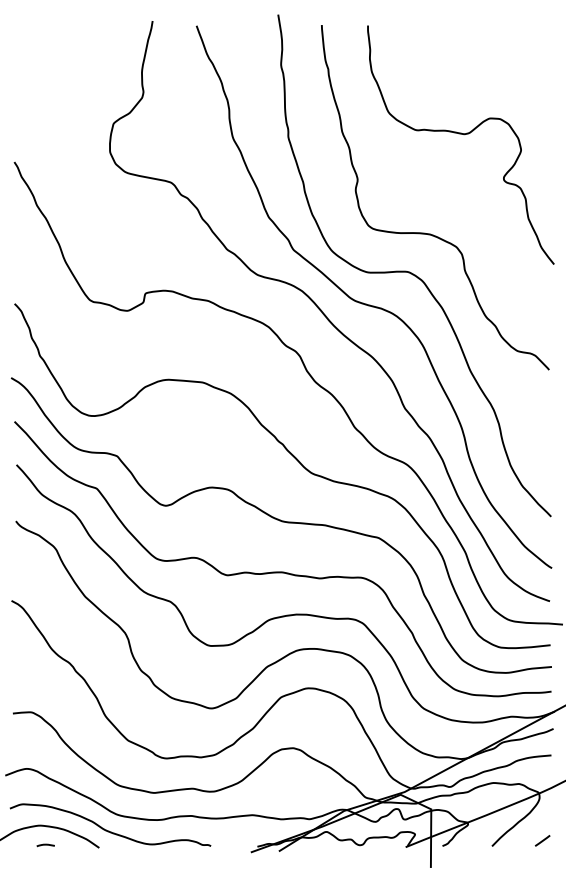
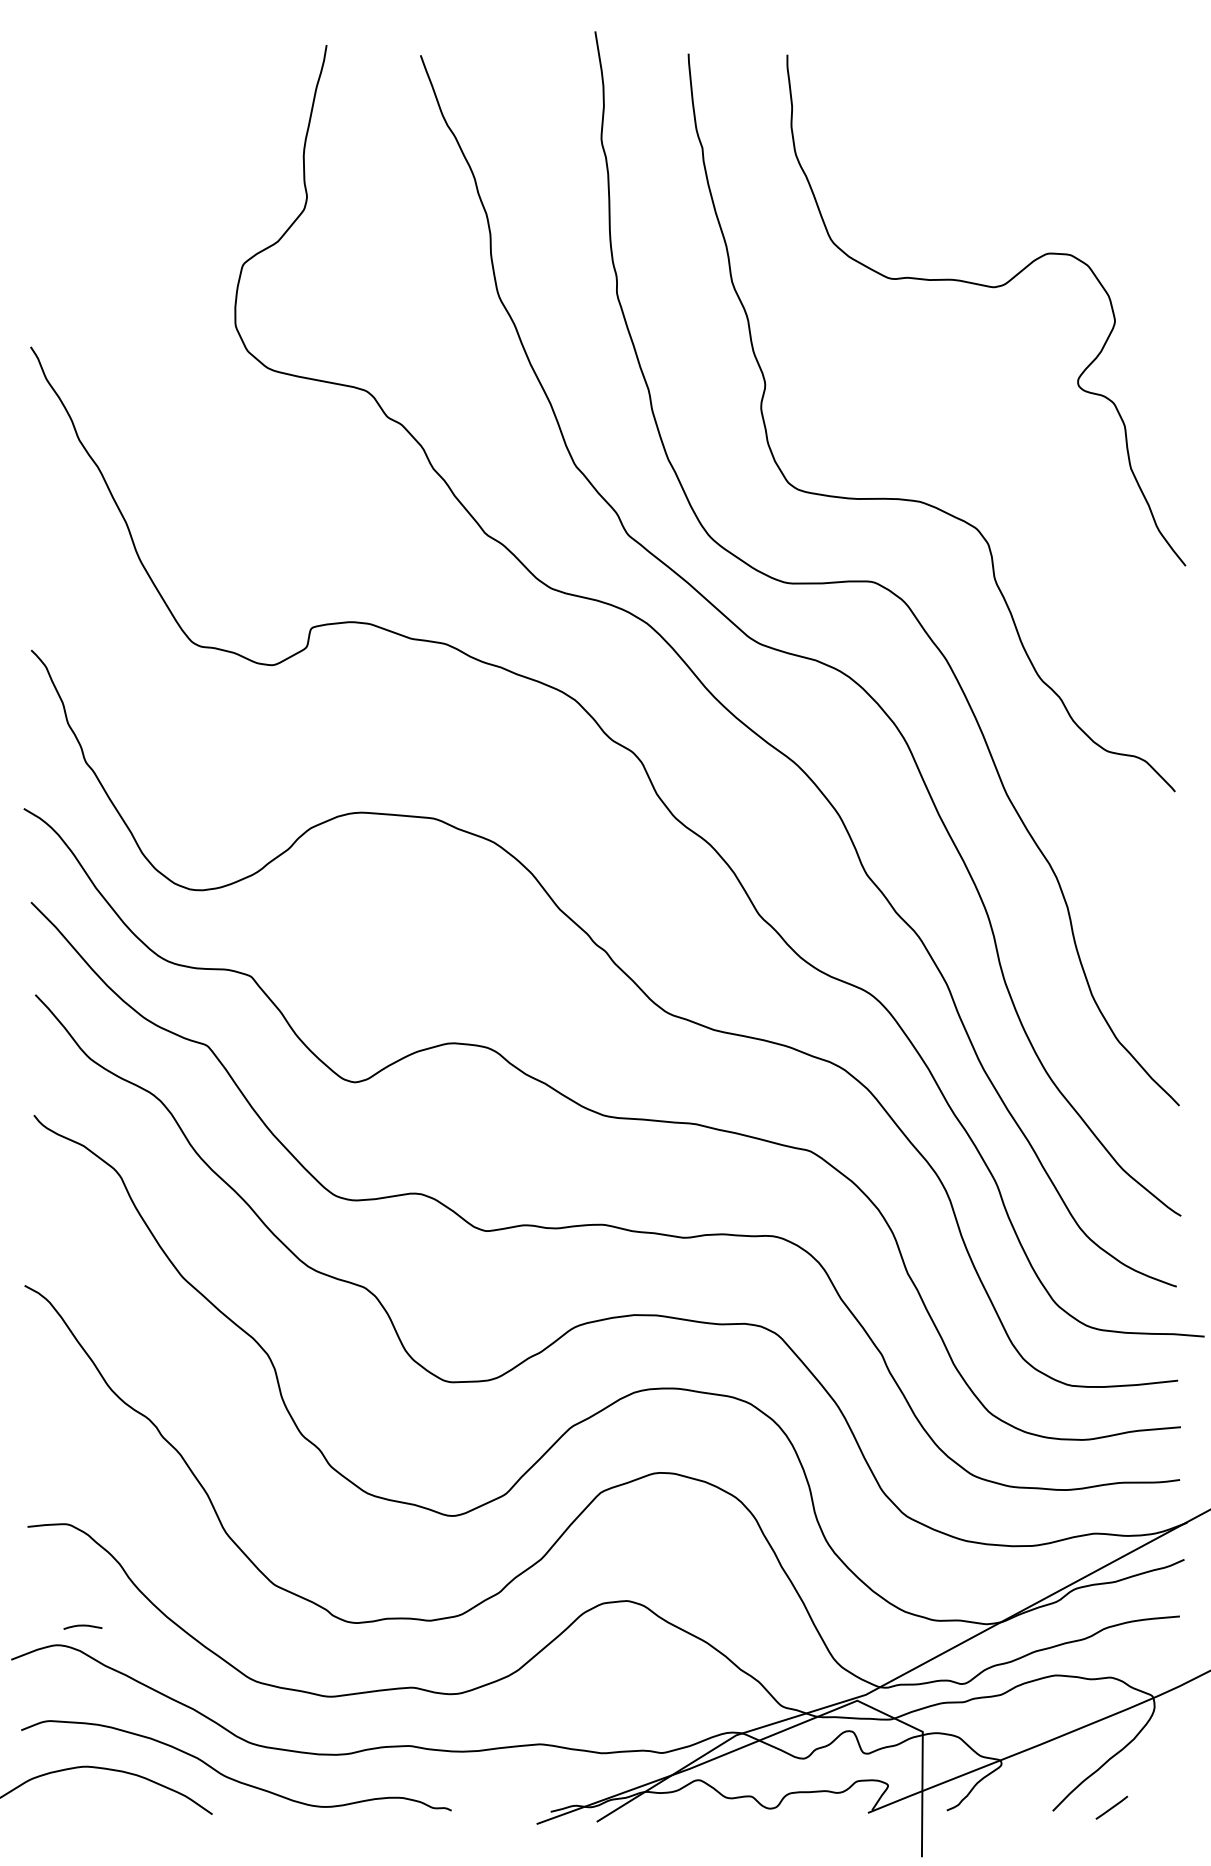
line: (542, 840) -> (1111, 1807), moved
curve: (45, 845) -> (82, 1627), moved

